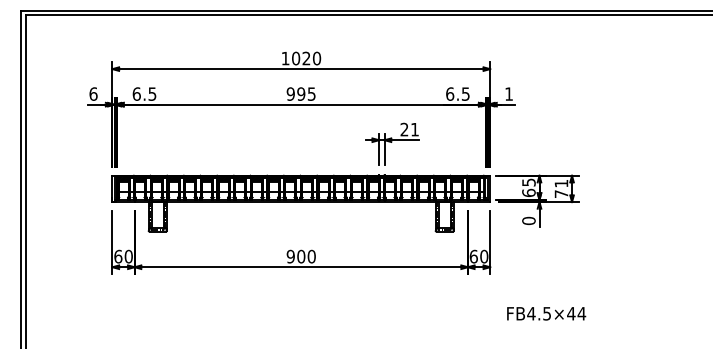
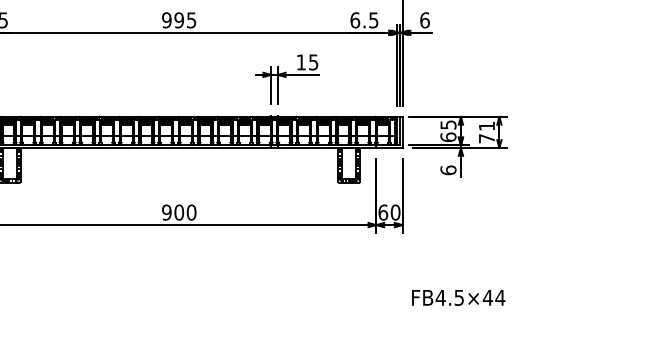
text: (509, 93) -> (425, 19), 1 -> 6
text: (409, 129) -> (307, 62), 21 -> 15
text: (528, 220) -> (447, 169), 0 -> 6
text: (546, 313) -> (458, 297), moved

